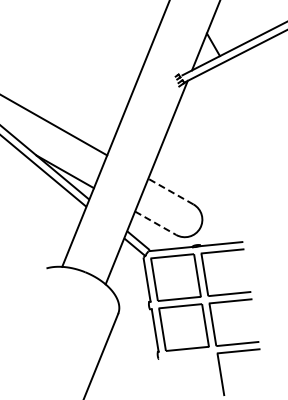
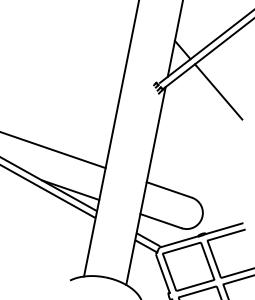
line: (243, 96) -> (218, 91), added
line: (170, 191) -> (168, 189), dashed -> solid
line: (155, 223) -> (160, 221), dashed -> solid

